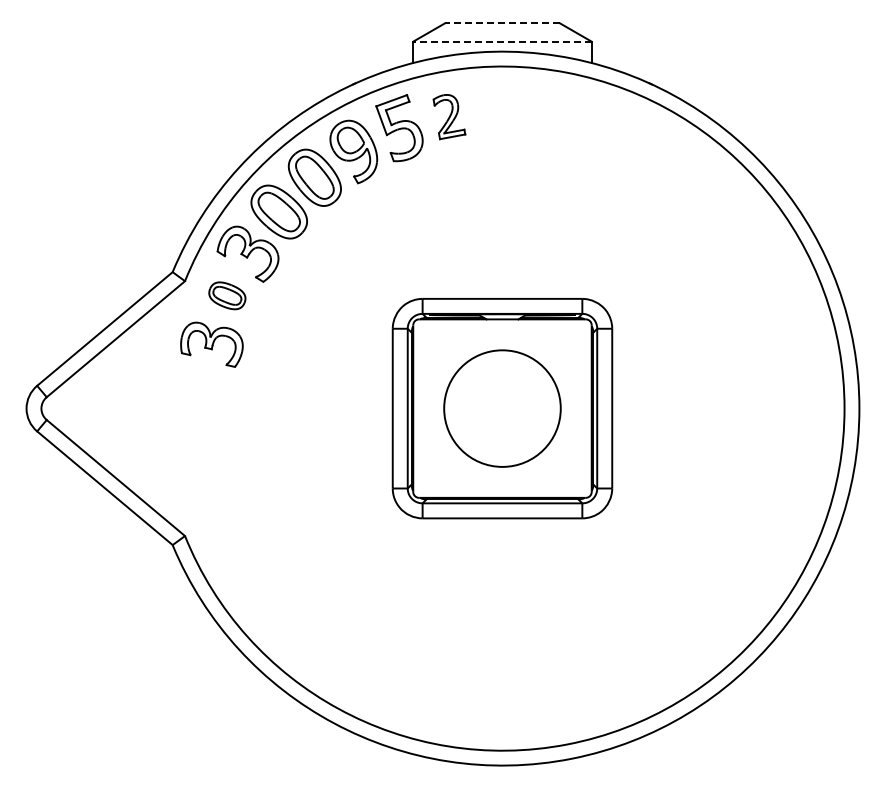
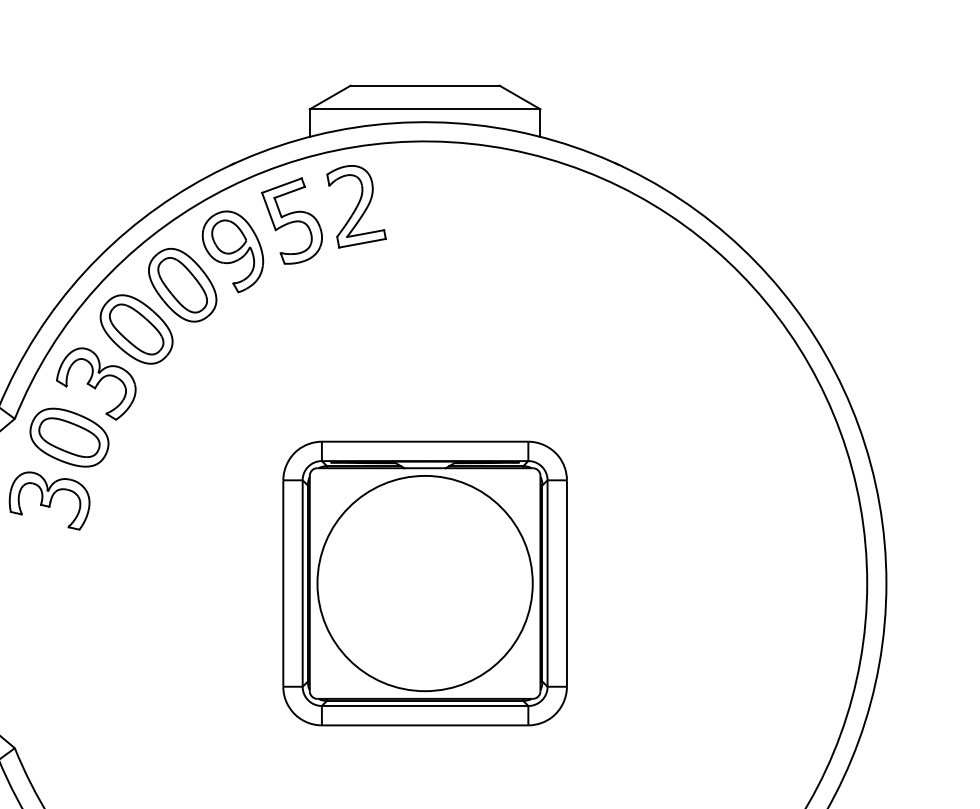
line: (502, 23) -> (425, 85), dashed -> solid
line: (501, 41) -> (423, 109), dashed -> solid
part: (449, 116) -> (356, 206), size x1.43
part: (227, 295) -> (69, 437), size x1.67
circle: (502, 408) -> (425, 583), size x1.43

